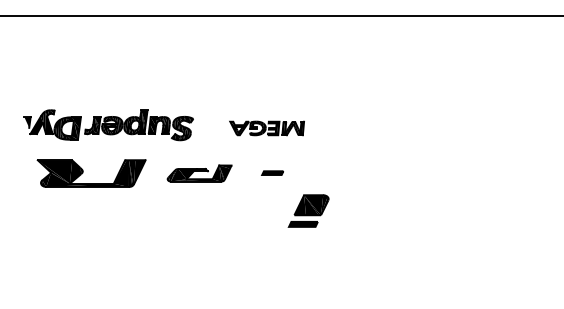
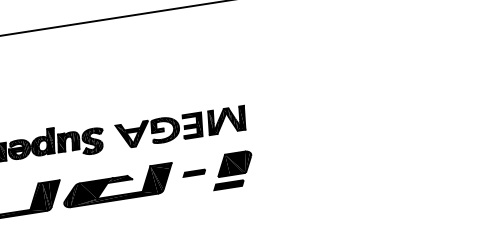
part: (266, 128) -> (180, 127), size x1.67
part: (199, 173) -> (118, 185), size x1.67
part: (308, 210) -> (232, 169), moved

